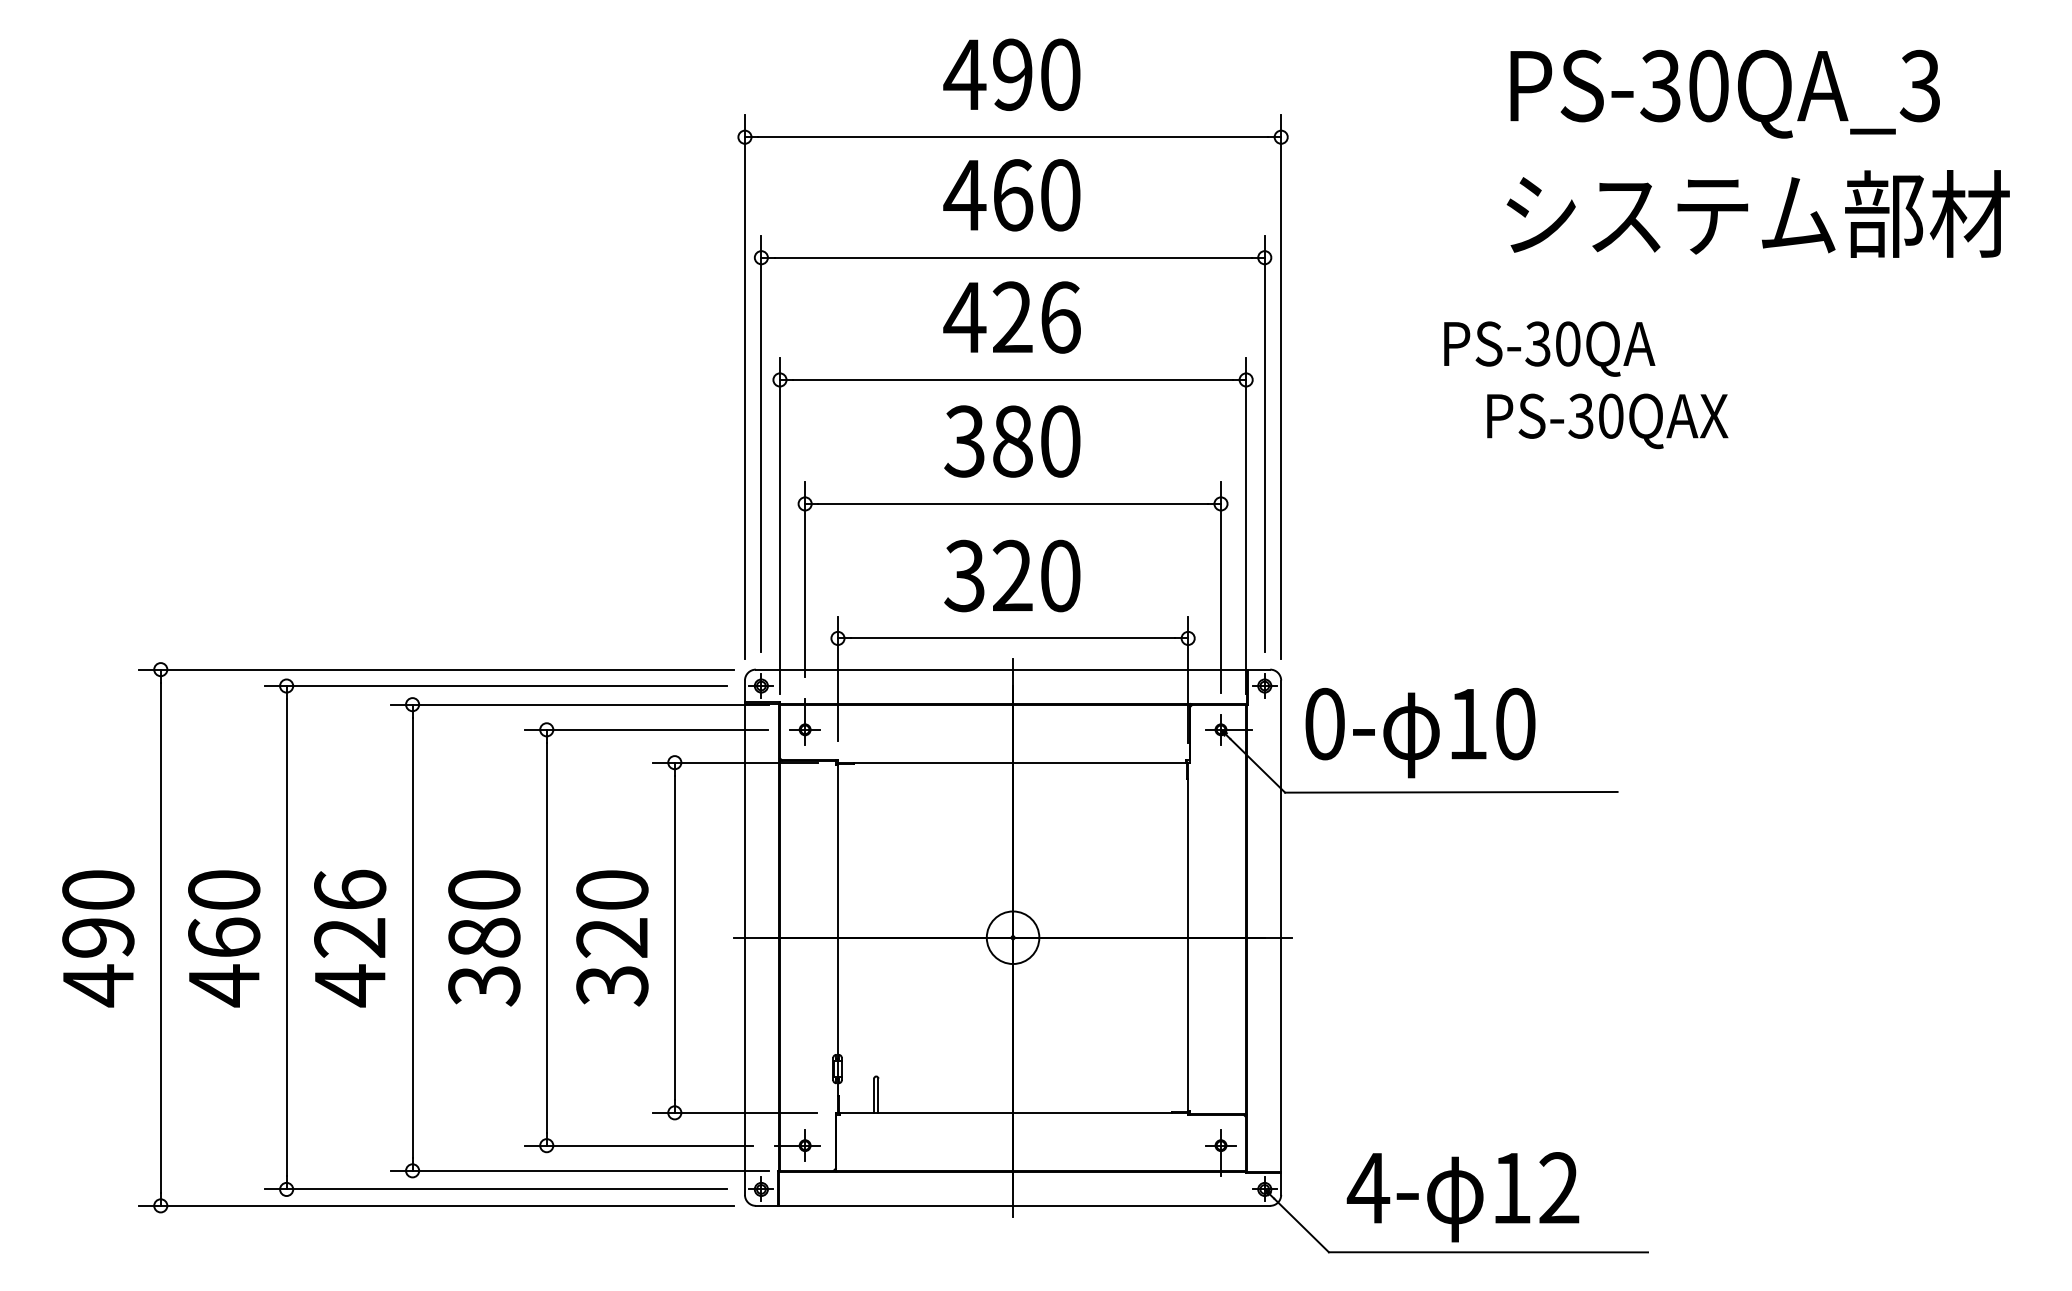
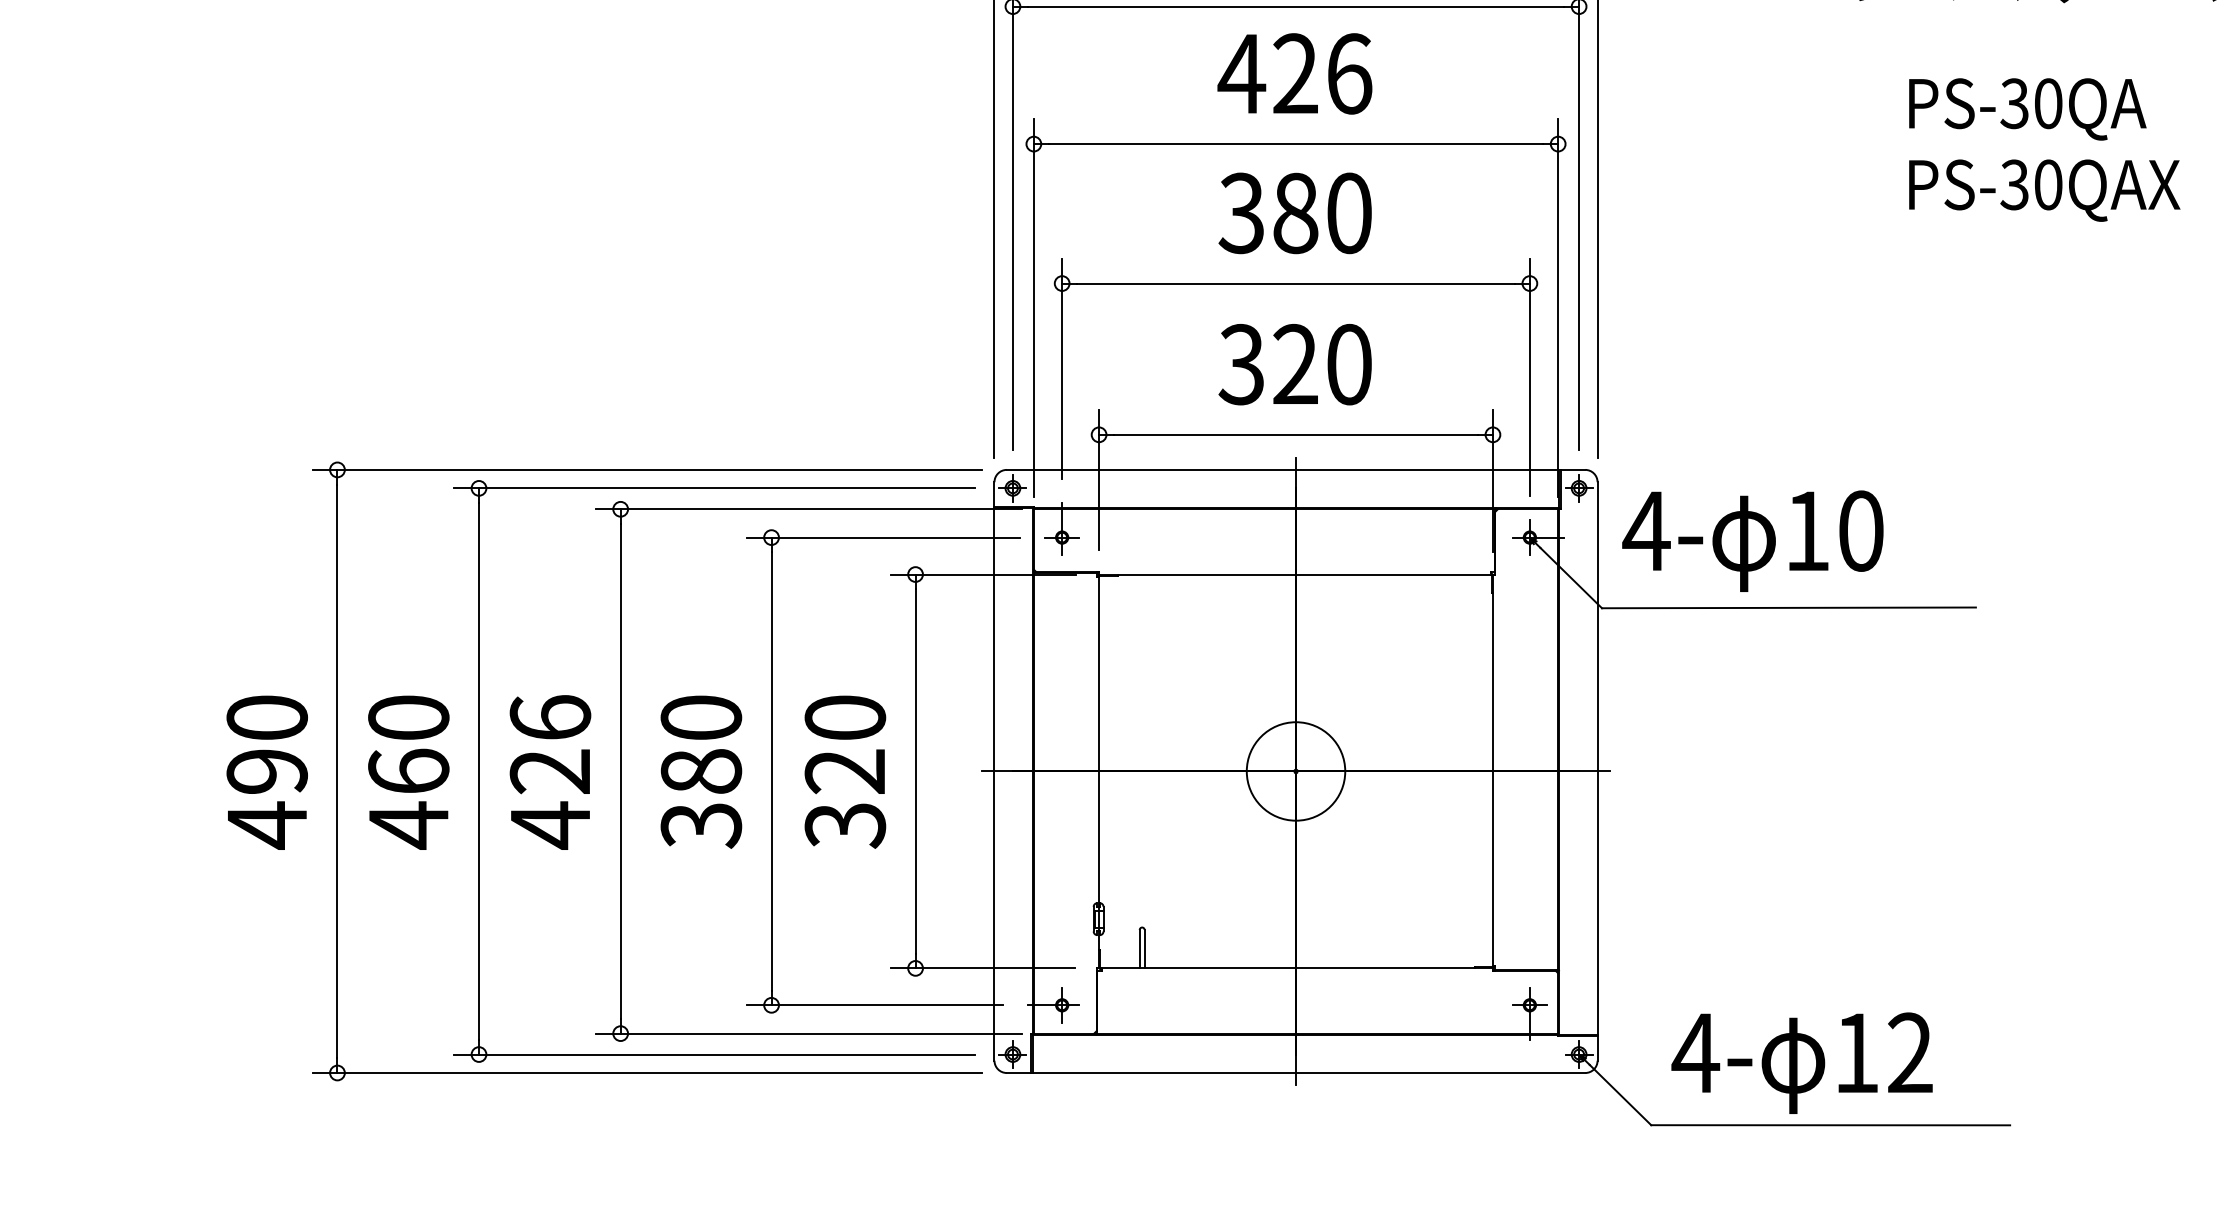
text: (1549, 348) -> (2027, 108), moved
text: (1607, 421) -> (2044, 190), moved
text: (1324, 723) -> (1646, 530), 0- -> 4-
circle: (1012, 937) -> (1295, 771), size x1.67

